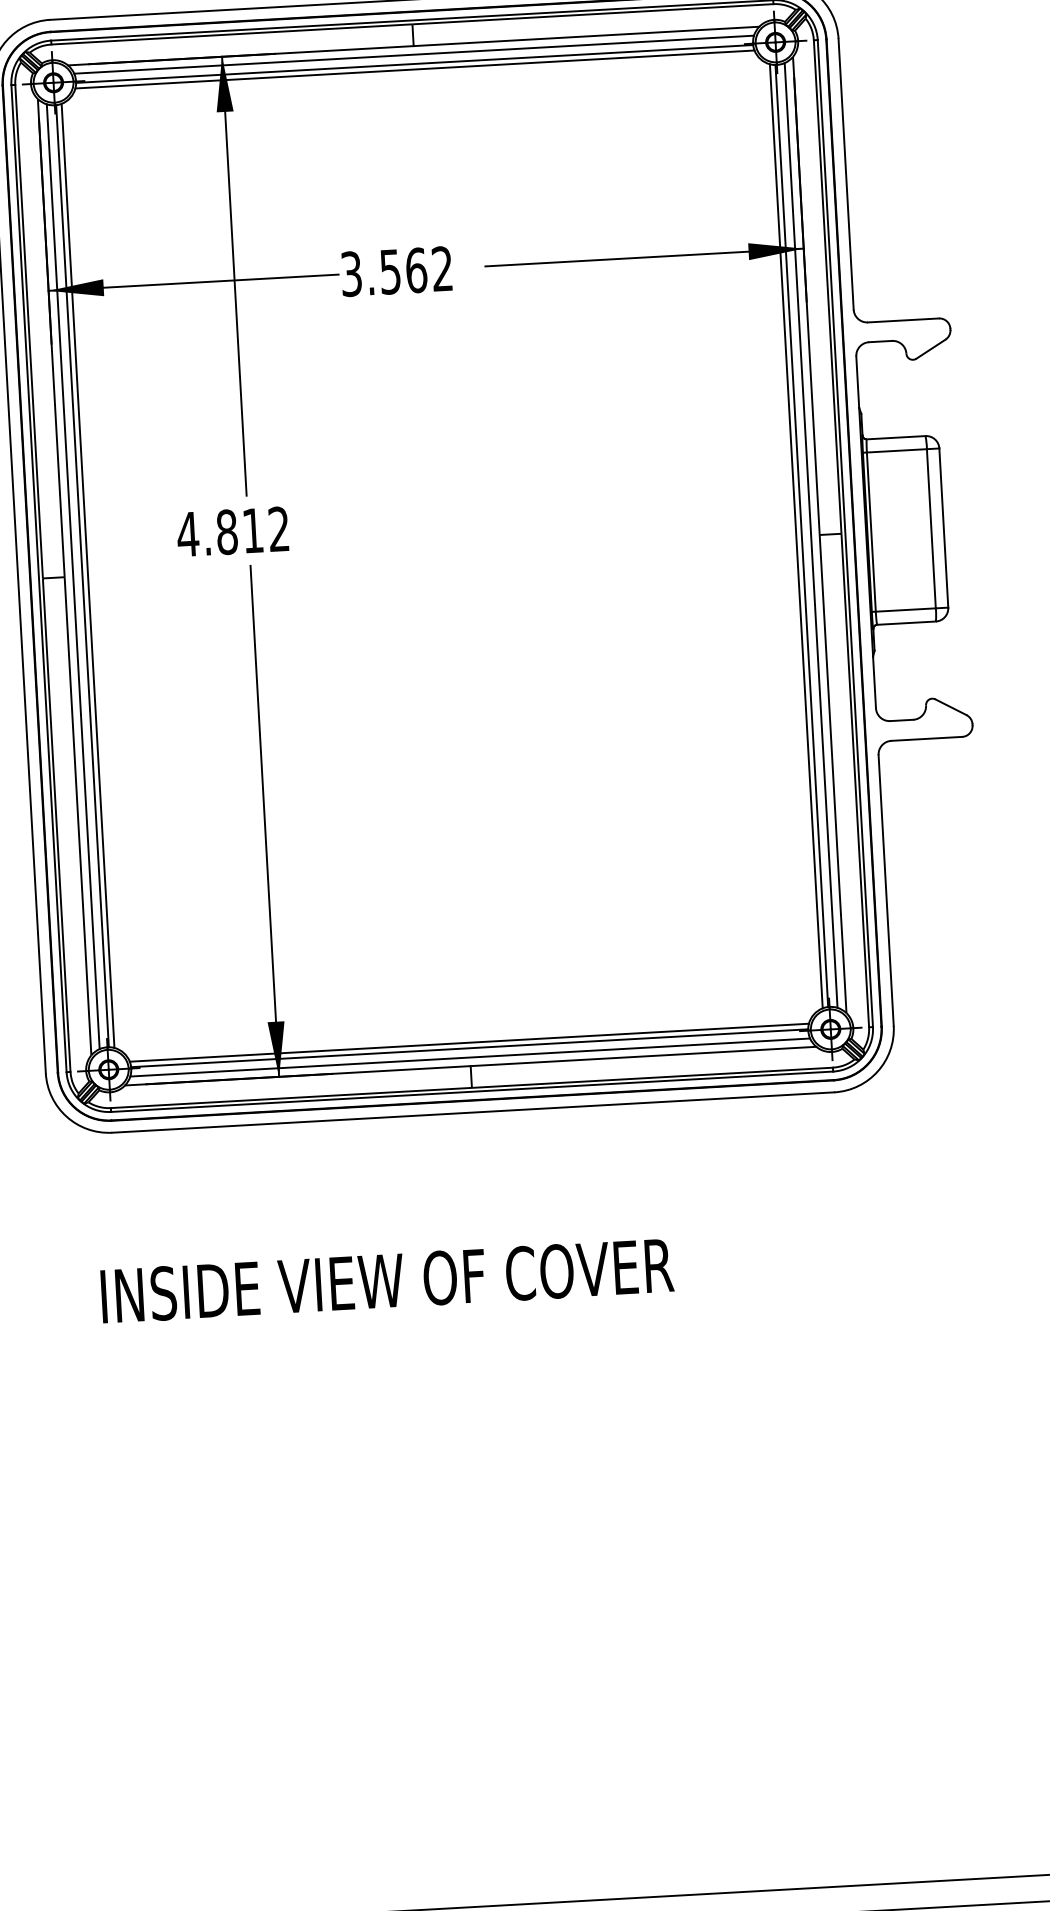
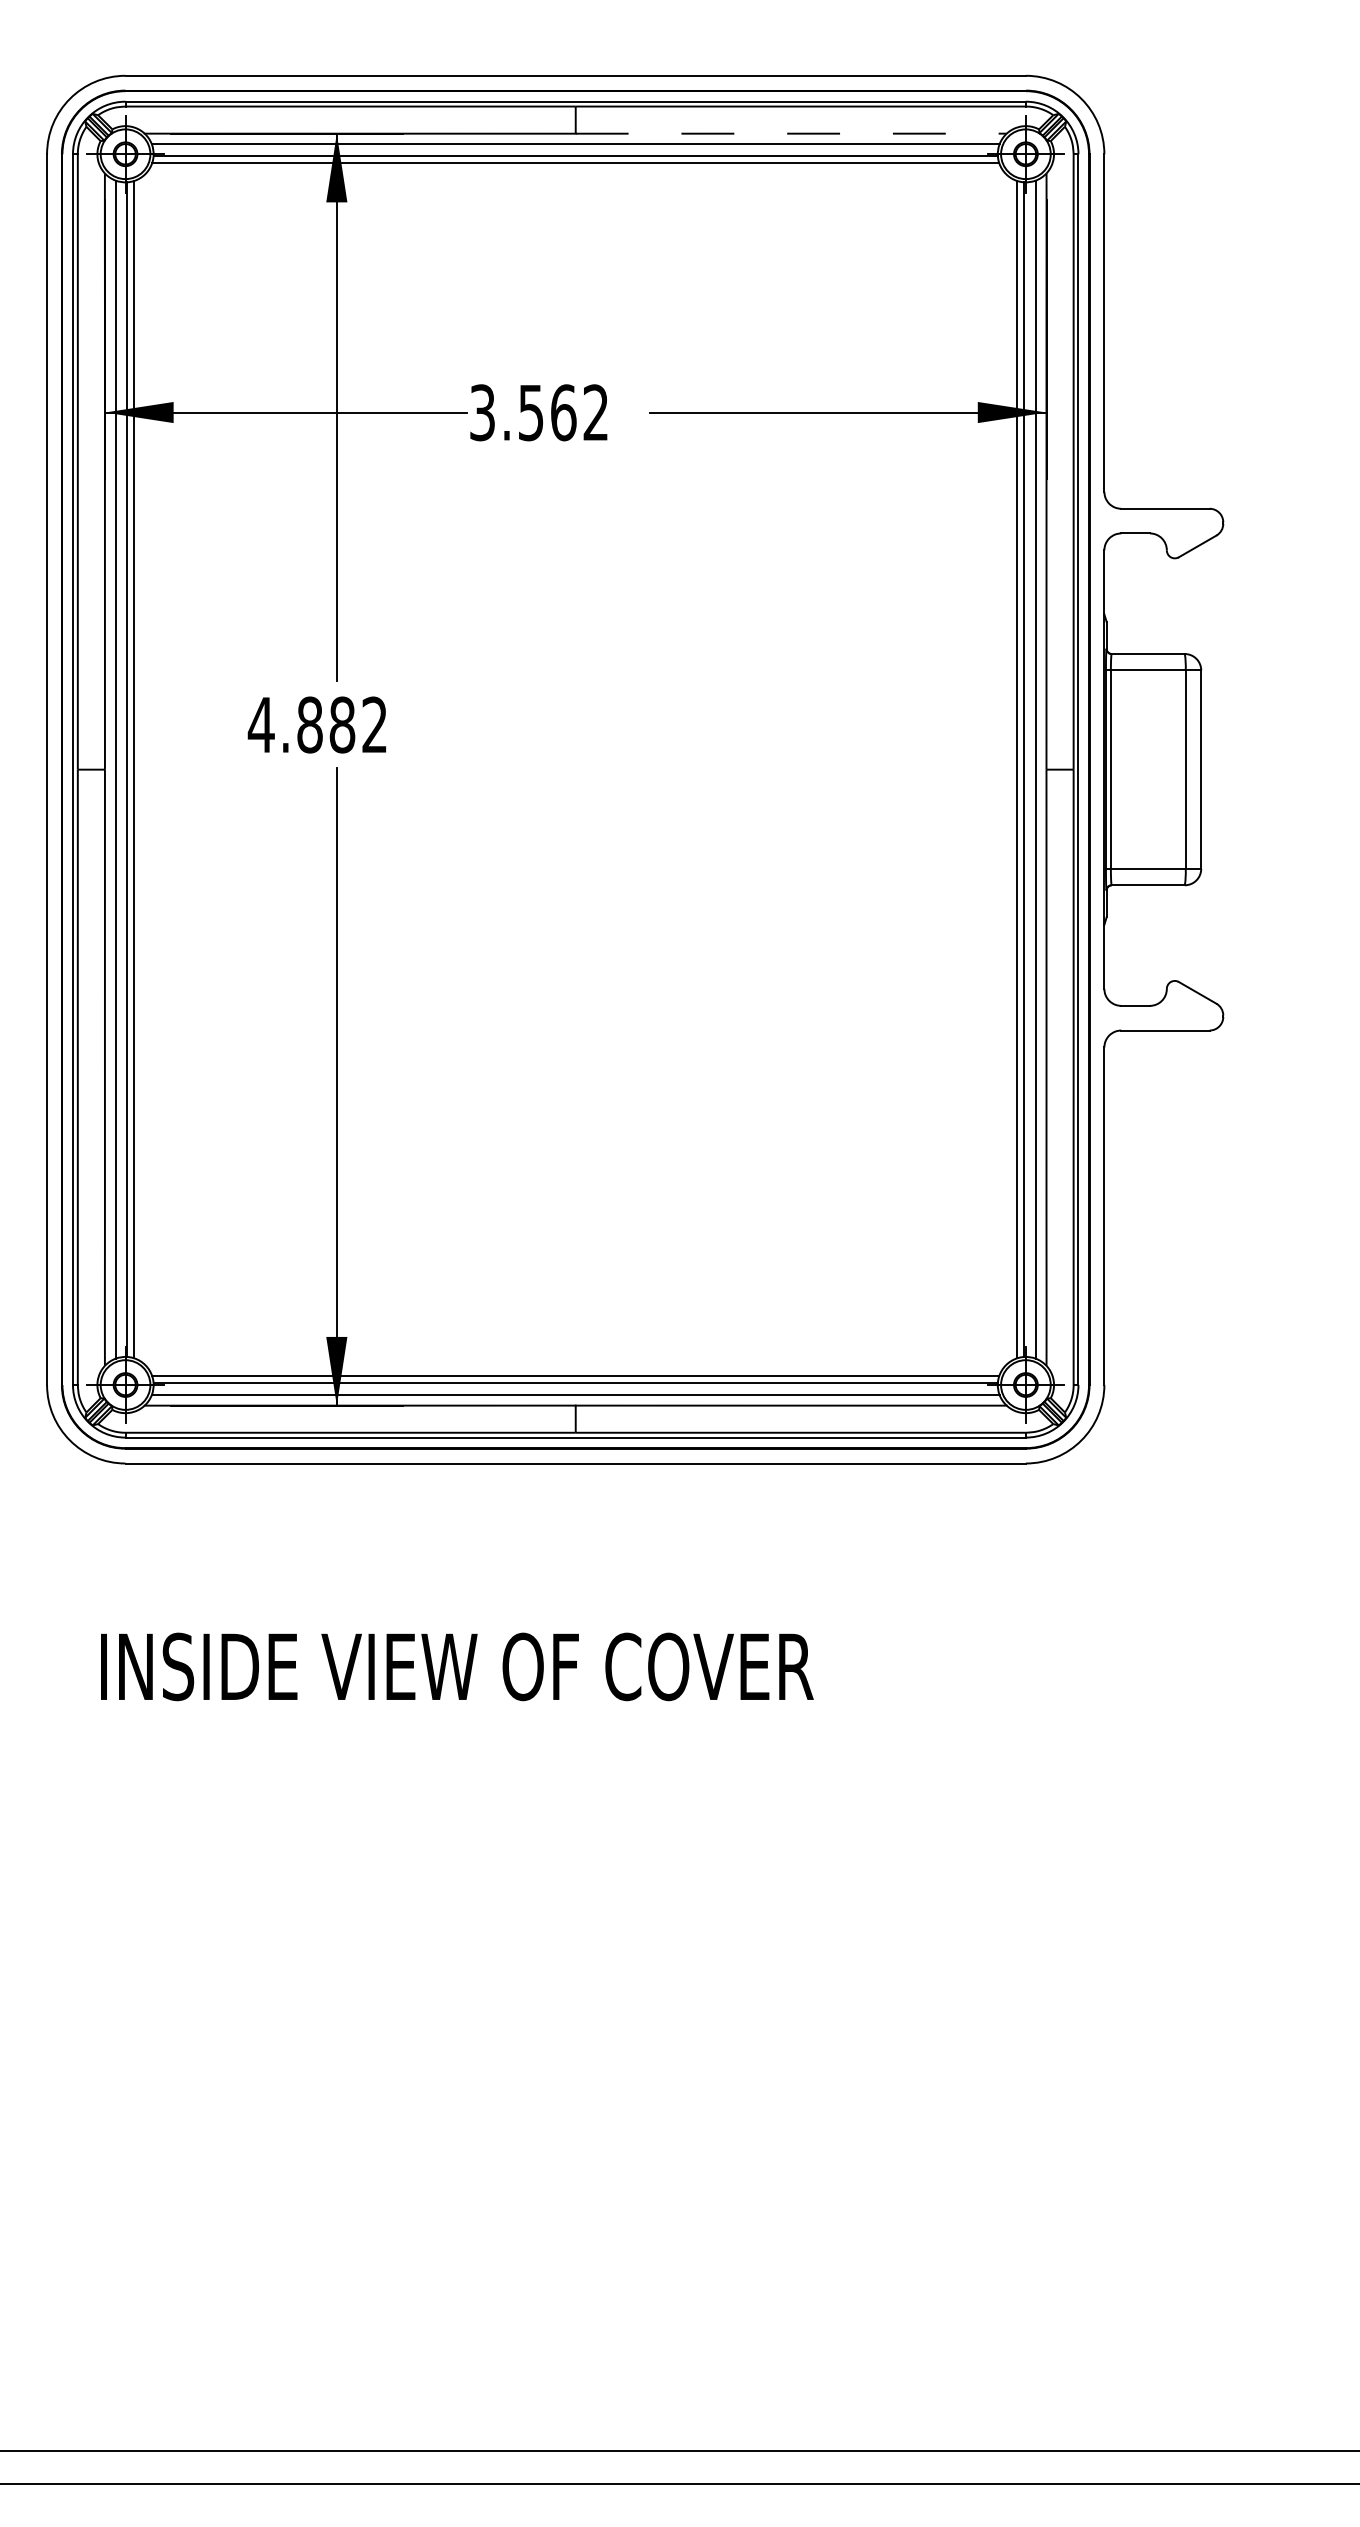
line: (586, 36) -> (791, 133), solid -> dashed
text: (253, 530) -> (342, 724), 4.812 -> 4.882

